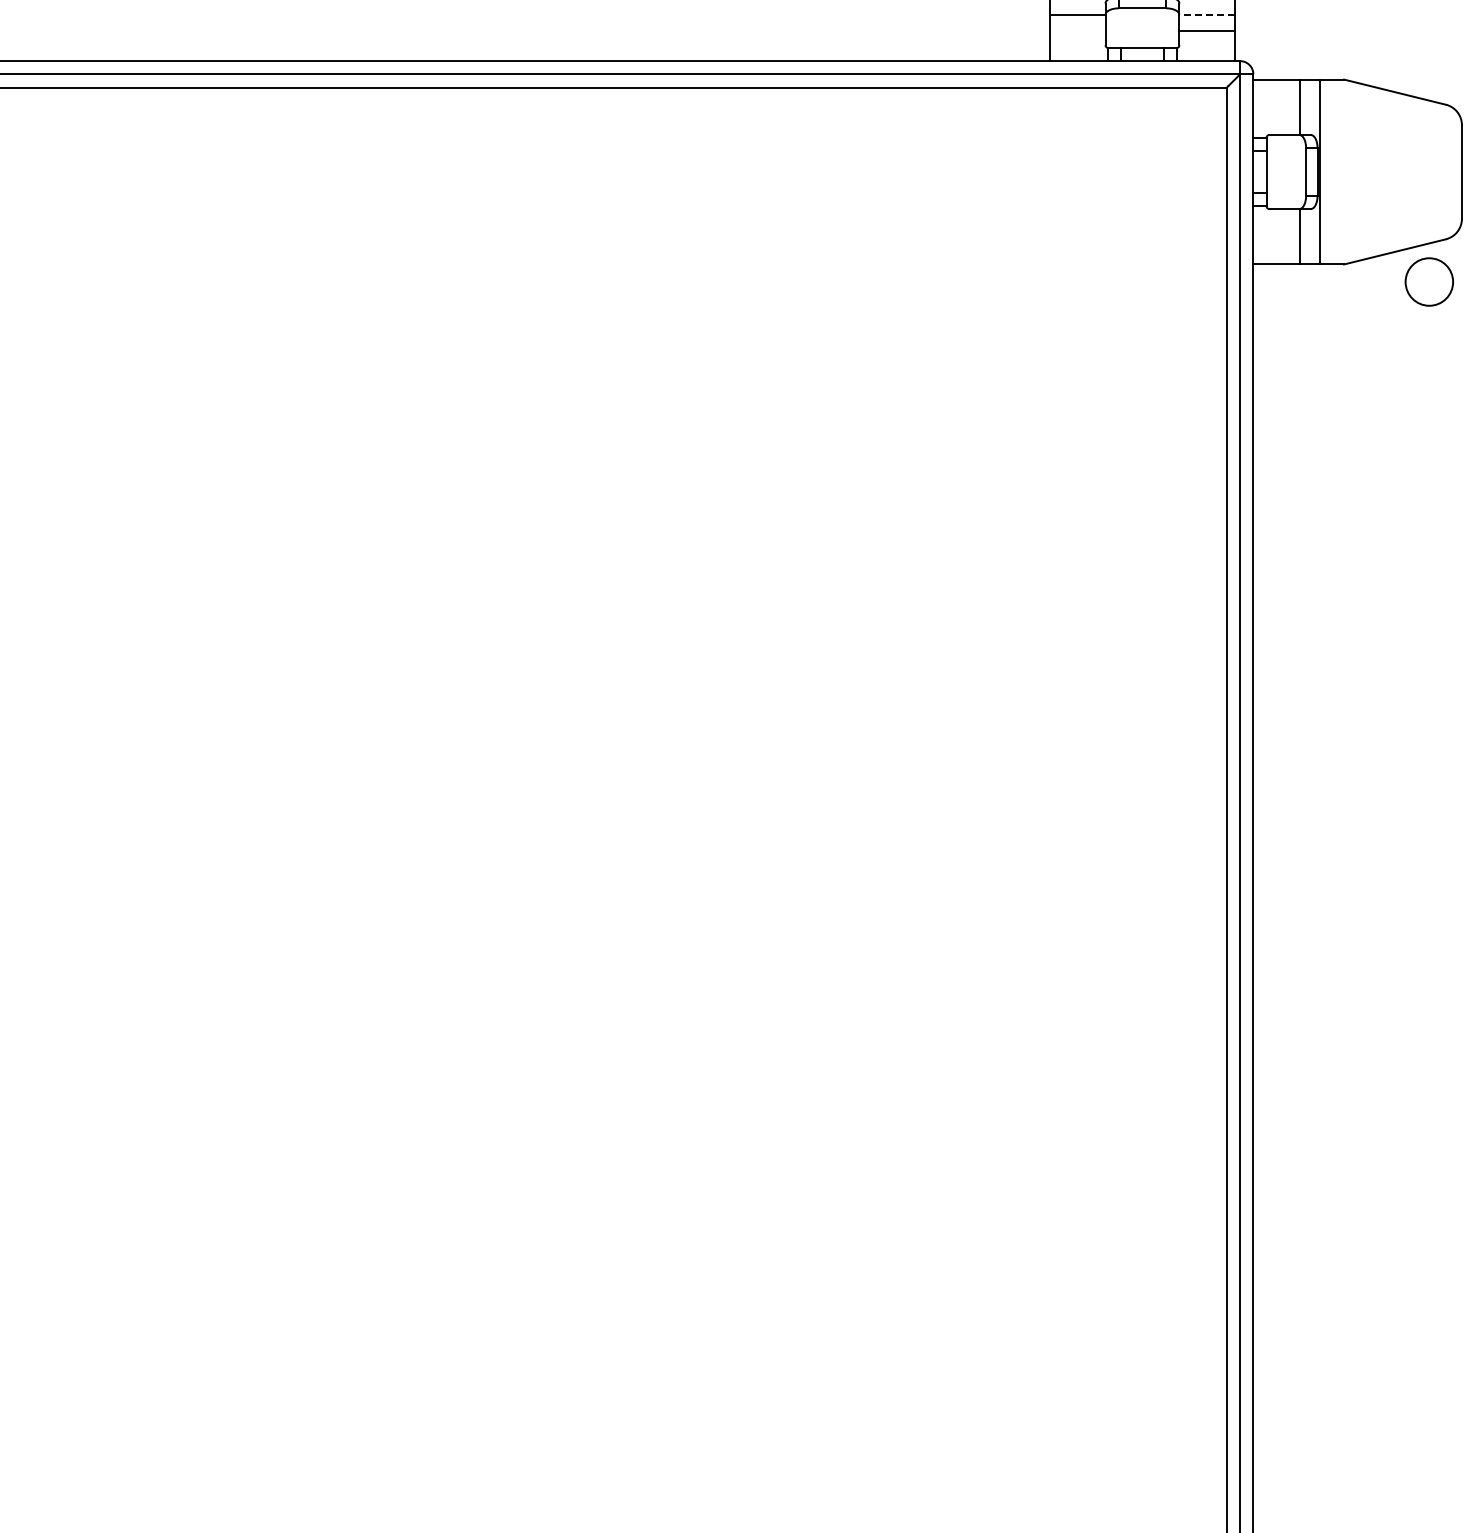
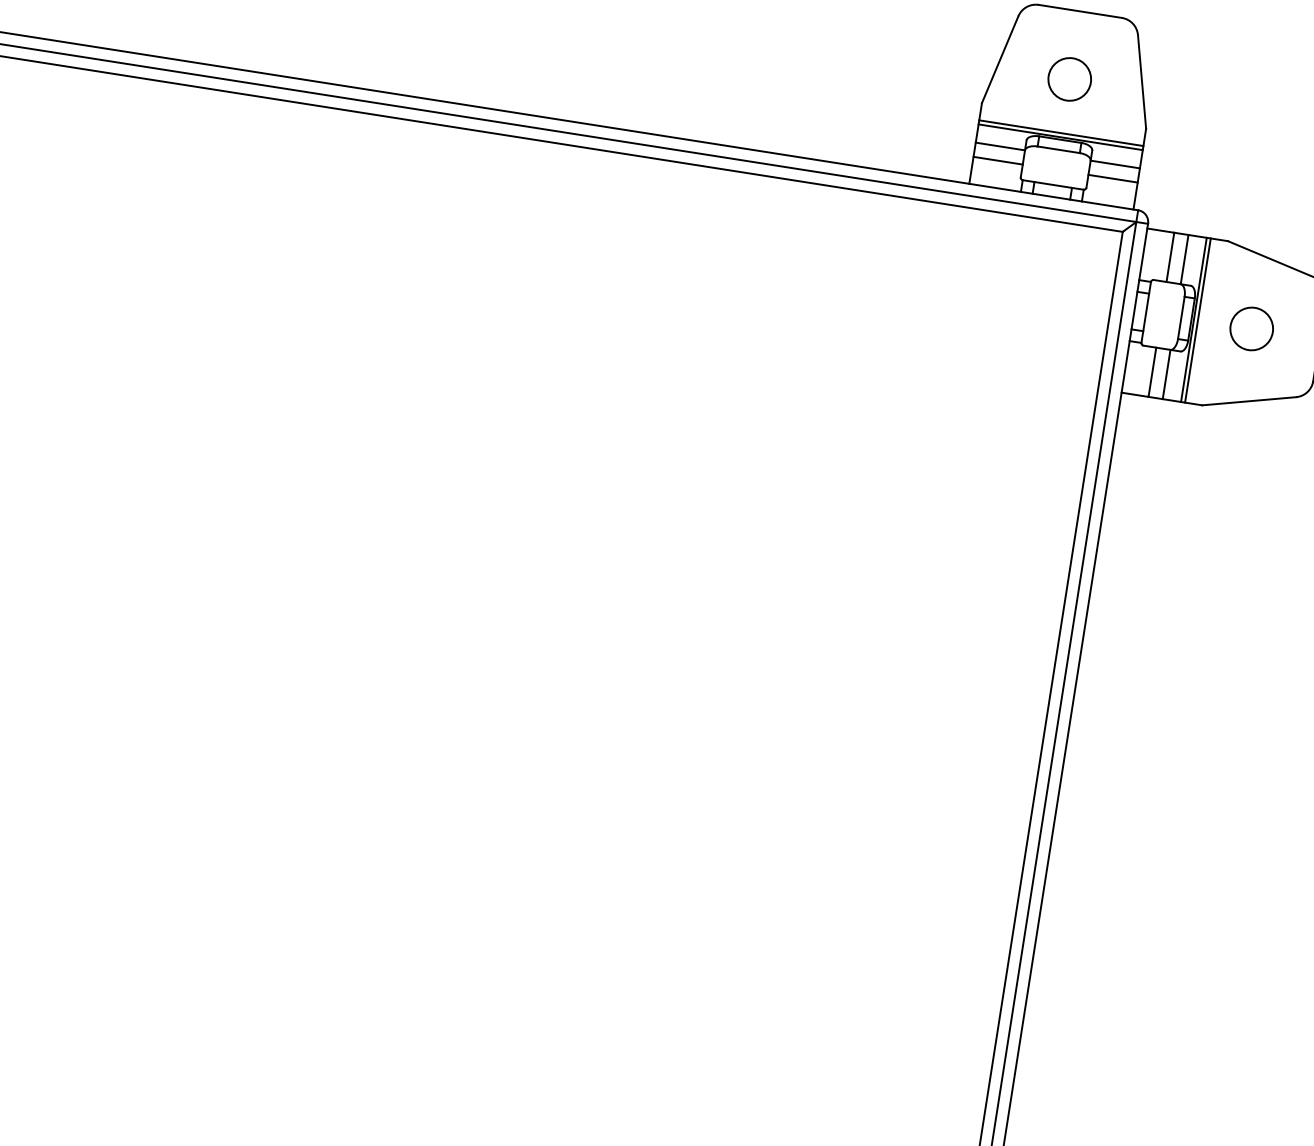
line: (1207, 14) -> (1115, 164), dashed -> solid
line: (1077, 30) -> (997, 160), added
line: (1283, 107) -> (1170, 257), added
line: (1324, 171) -> (1197, 320), added
line: (1283, 236) -> (1152, 372), added
circle: (1428, 281) -> (1251, 328), moved

